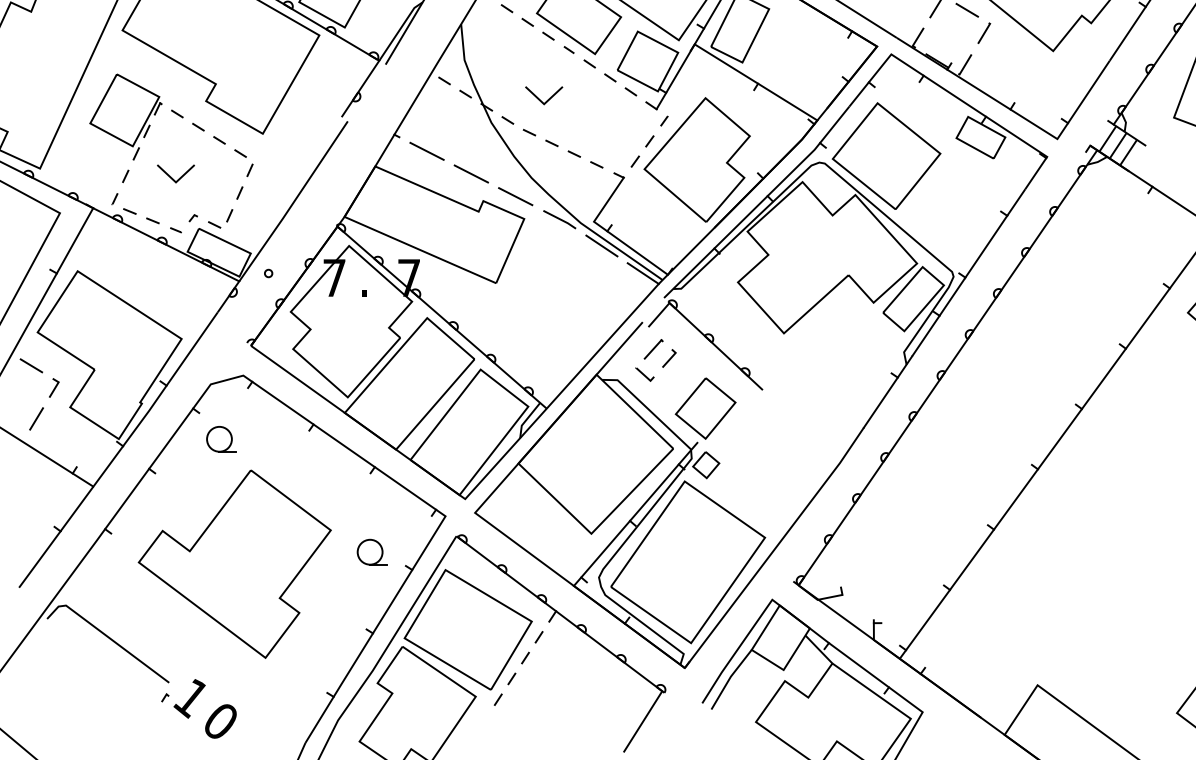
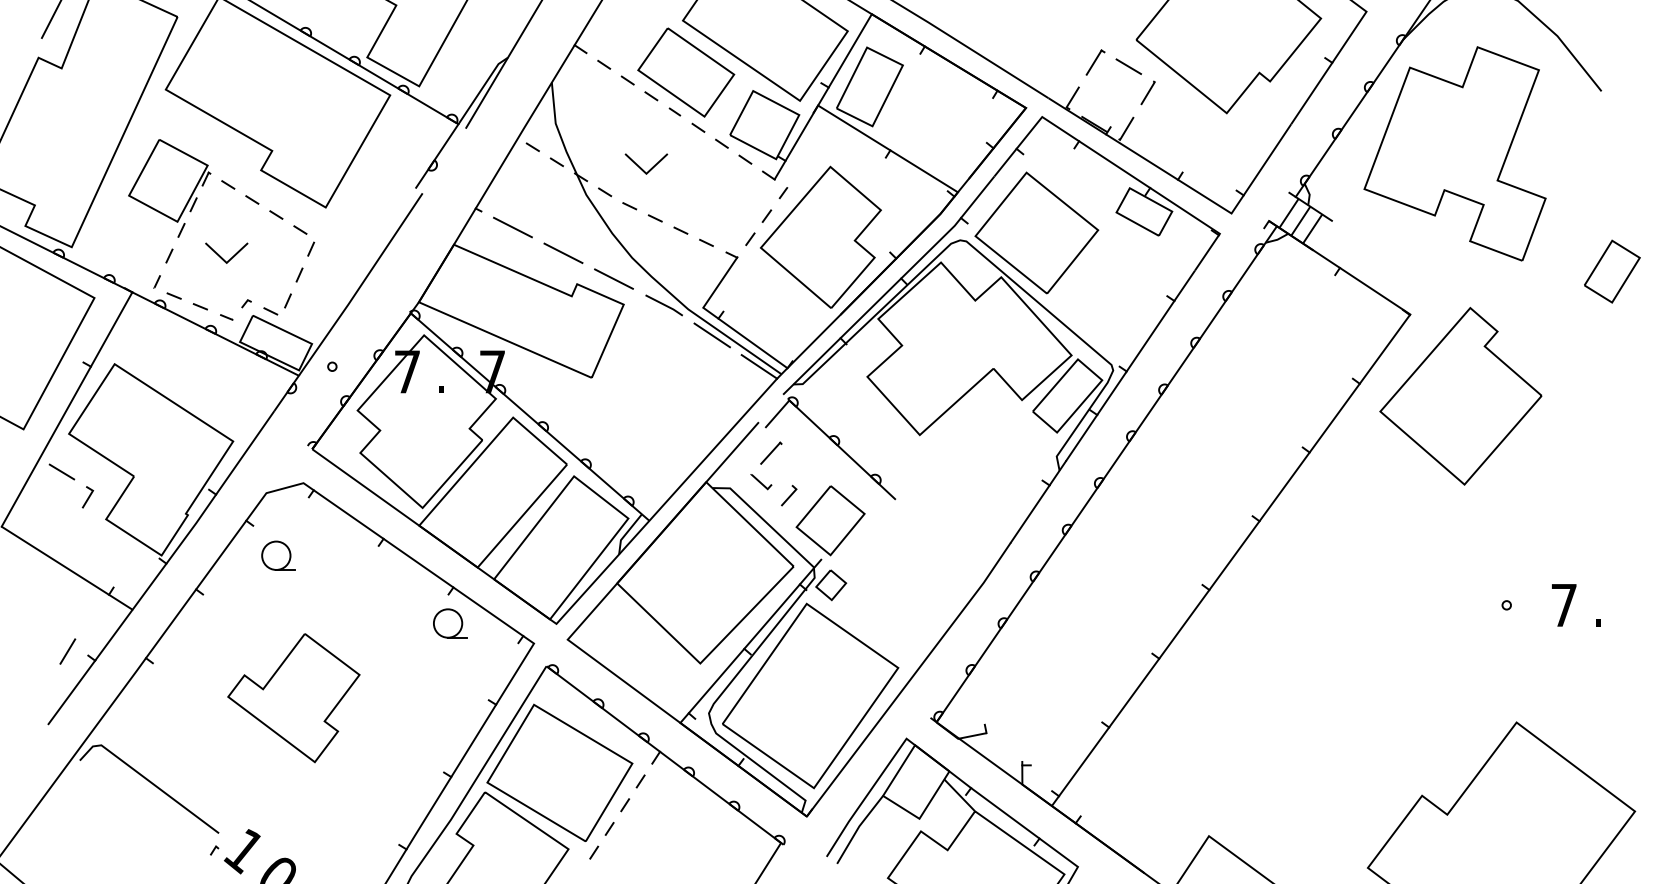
line: (669, 358) -> (789, 495), moved
line: (36, 418) -> (67, 651), moved
part: (372, 552) -> (450, 623), moved
part: (234, 563) -> (293, 697), size x0.6

